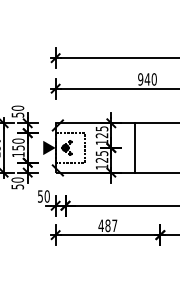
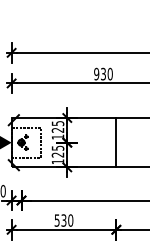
text: (147, 79) -> (103, 74), 940 -> 930
line: (135, 147) -> (116, 142), moved
text: (107, 225) -> (63, 220), 487 -> 530

